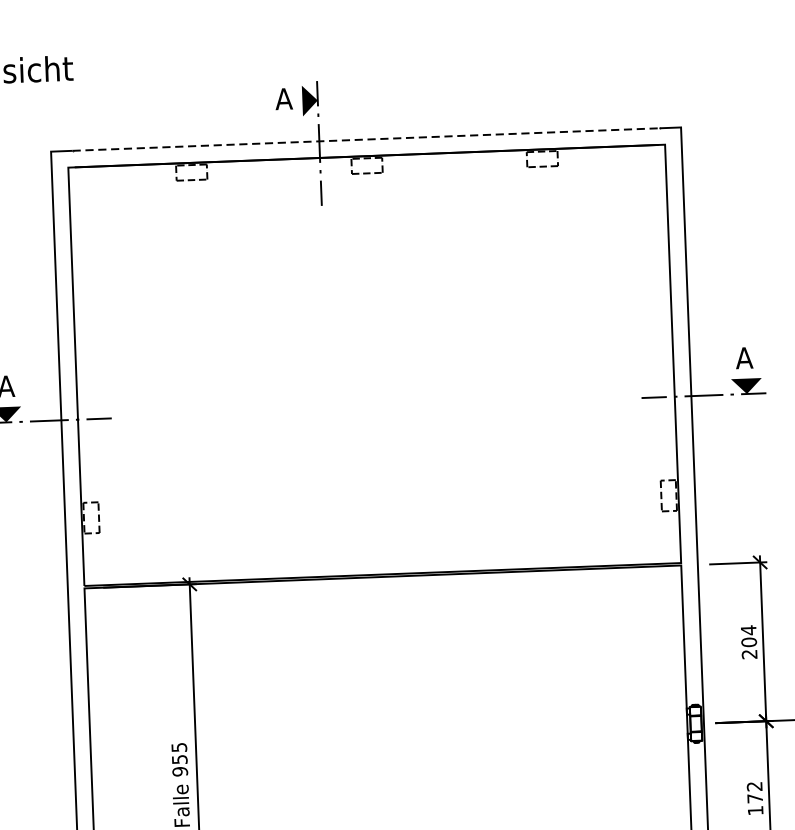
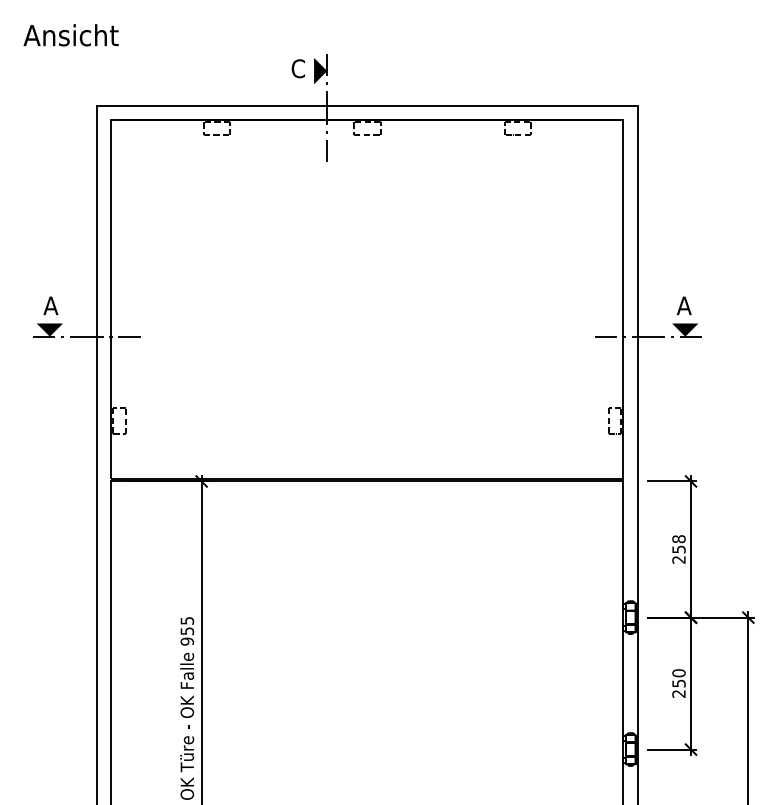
text: (284, 98) -> (298, 68), A -> C
line: (366, 139) -> (367, 106), dashed -> solid
text: (748, 636) -> (678, 544), 204 -> 258
text: (754, 798) -> (678, 683), 172 -> 250

